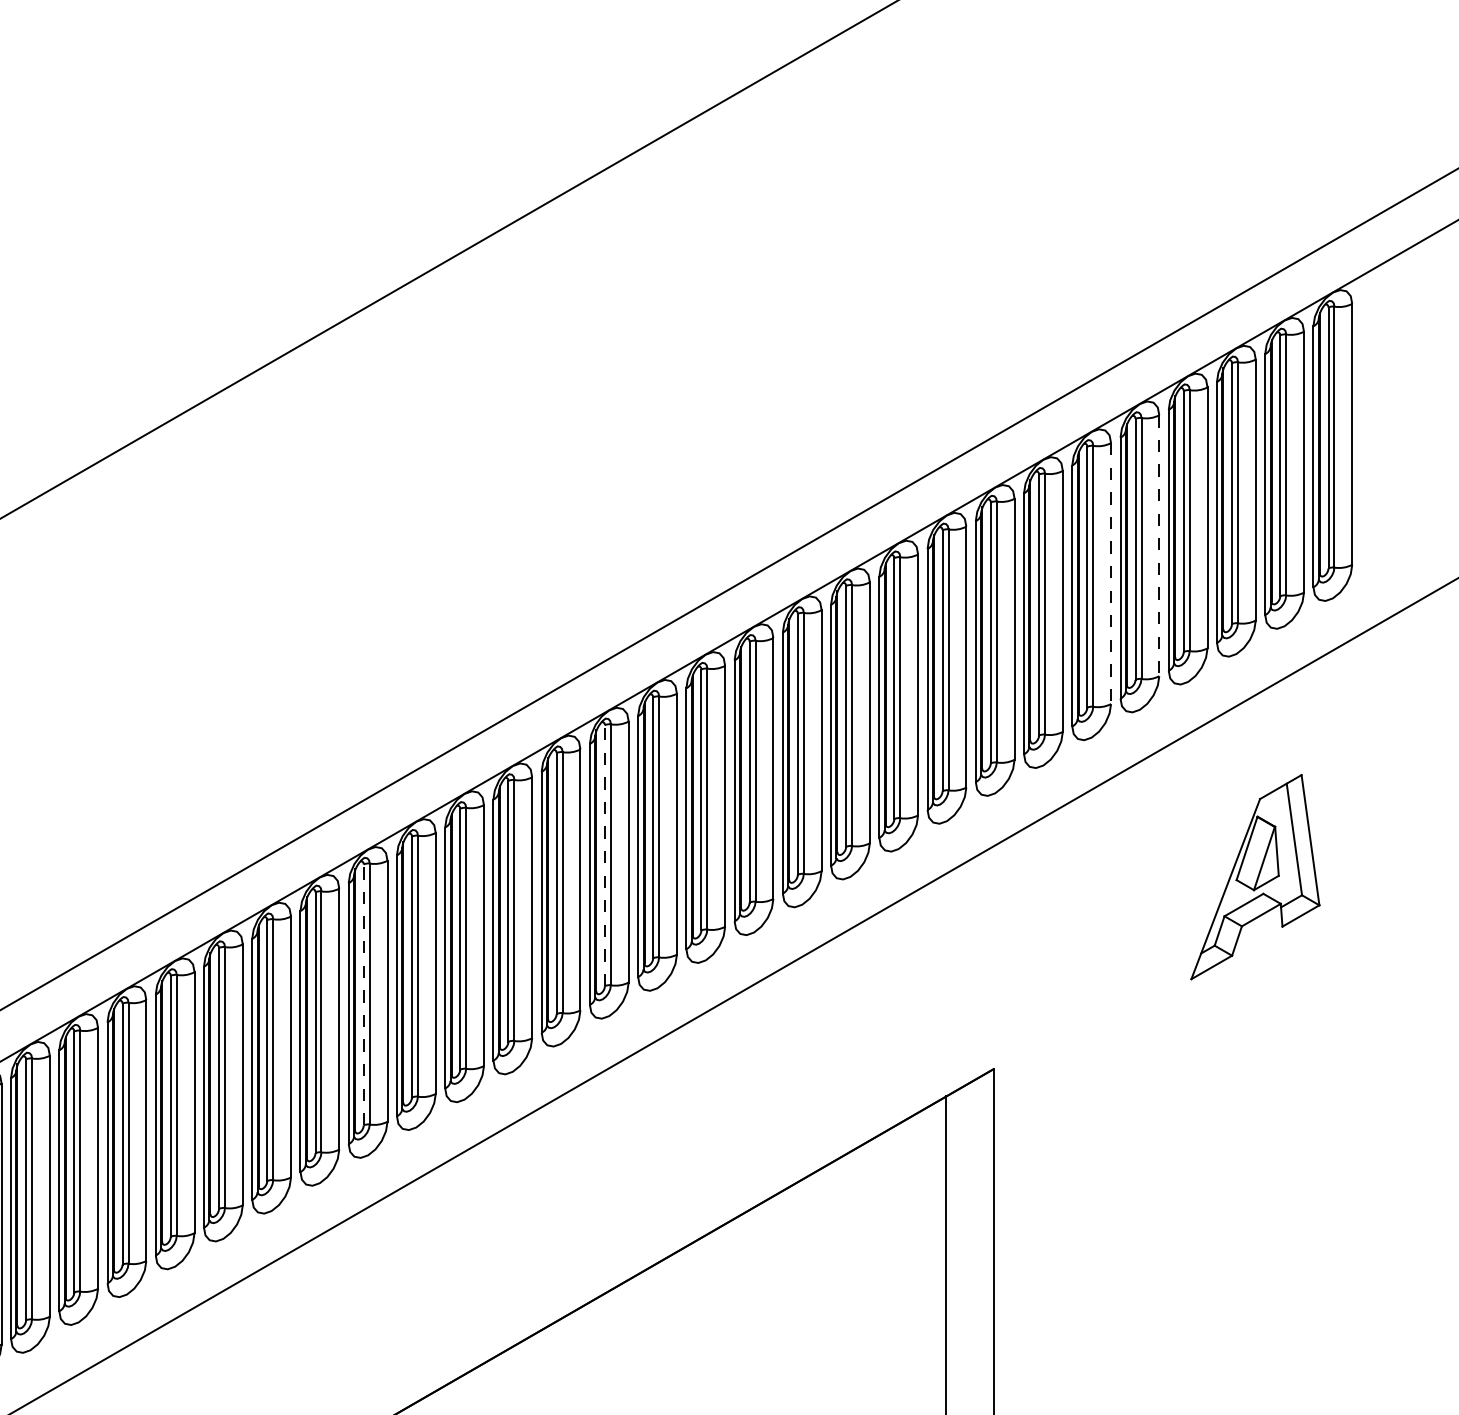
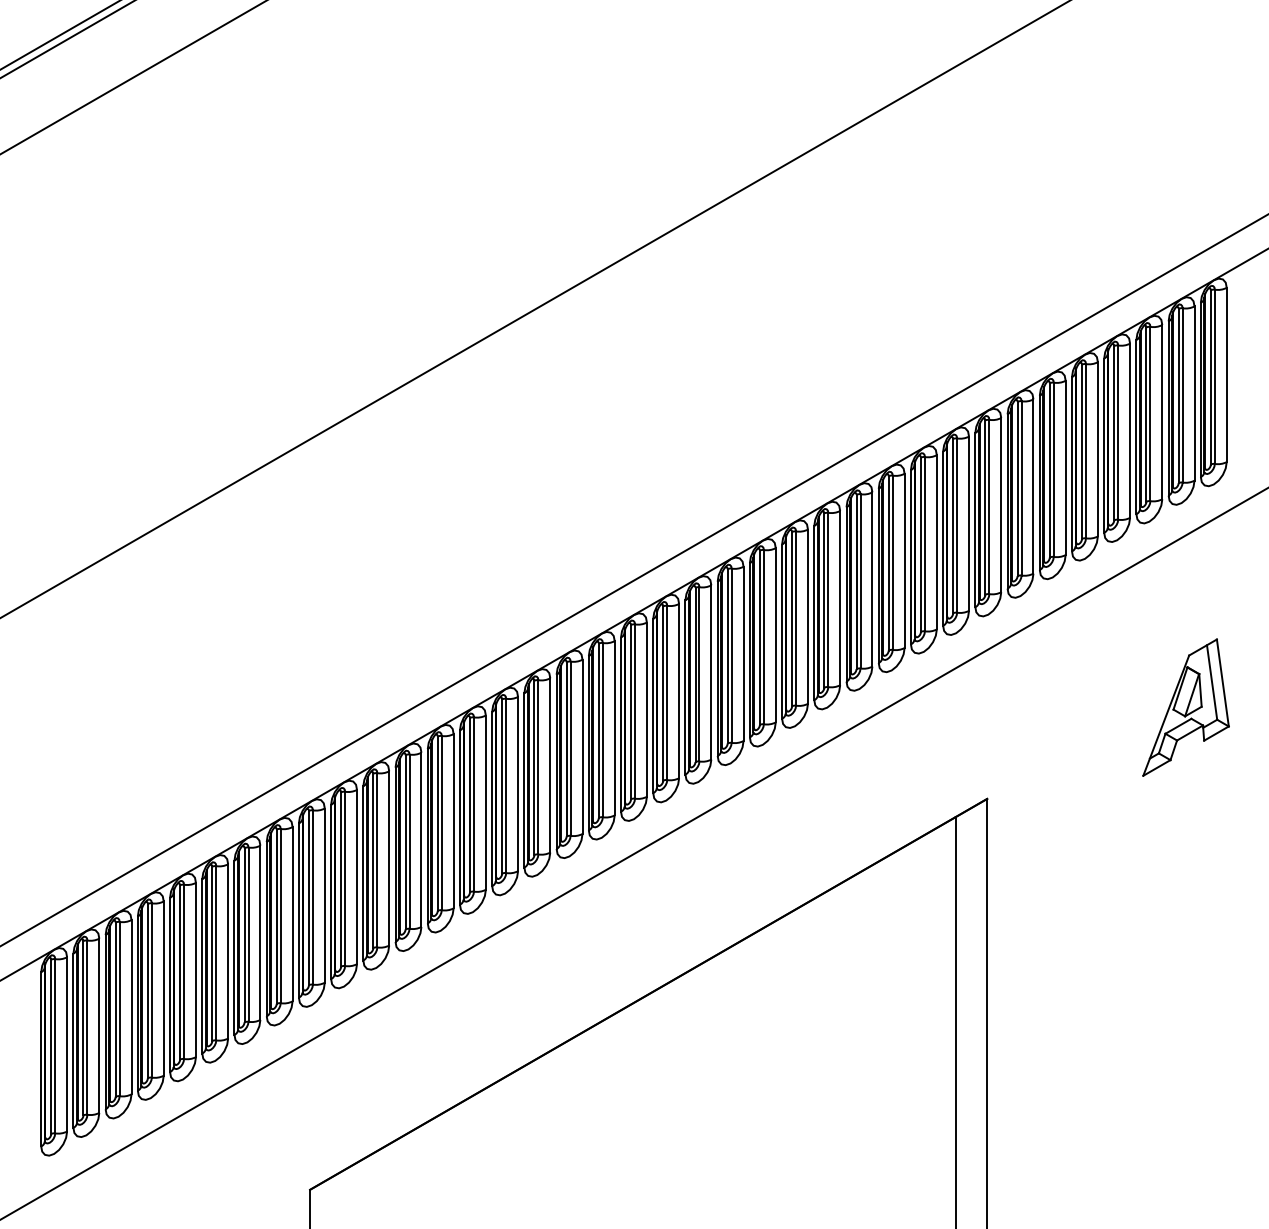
line: (1158, 545) -> (1097, 449), dashed -> solid
line: (1110, 574) -> (1065, 468), dashed -> solid
line: (604, 854) -> (727, 655), dashed -> solid
part: (1254, 876) -> (1185, 707), moved
line: (363, 993) -> (566, 748), dashed -> solid

